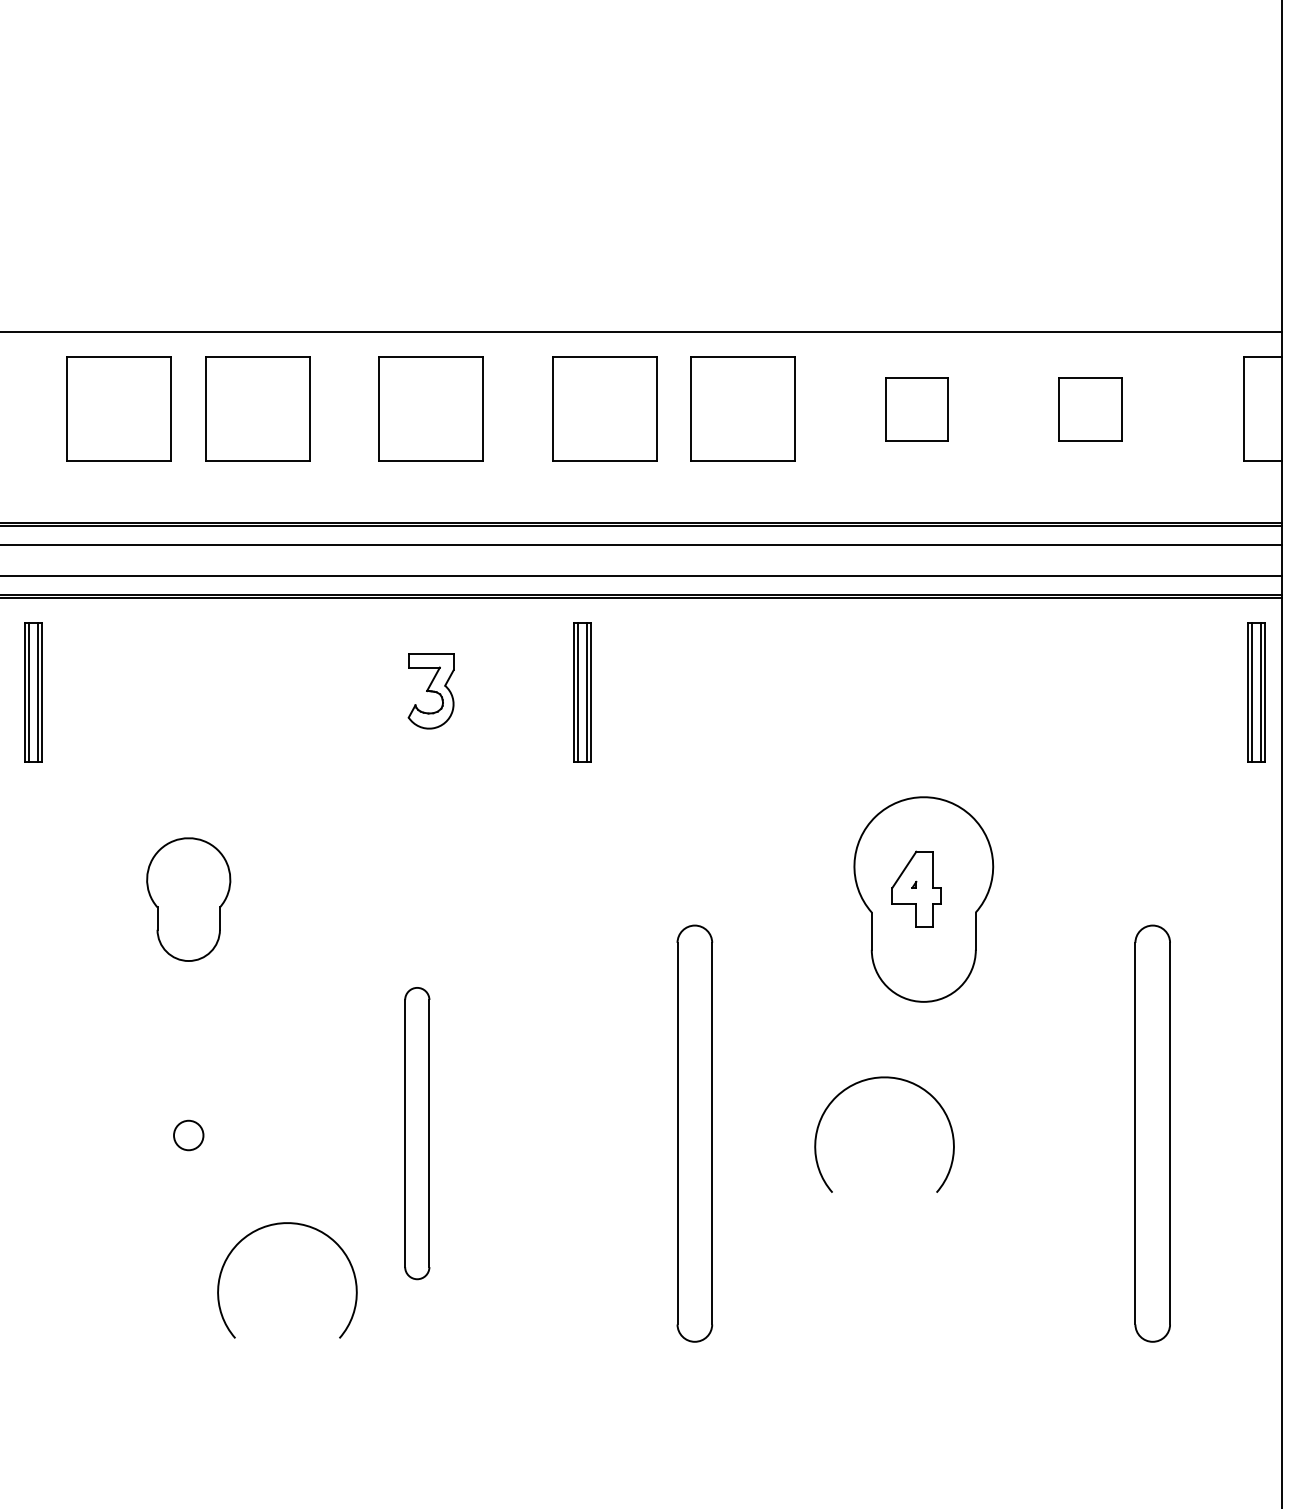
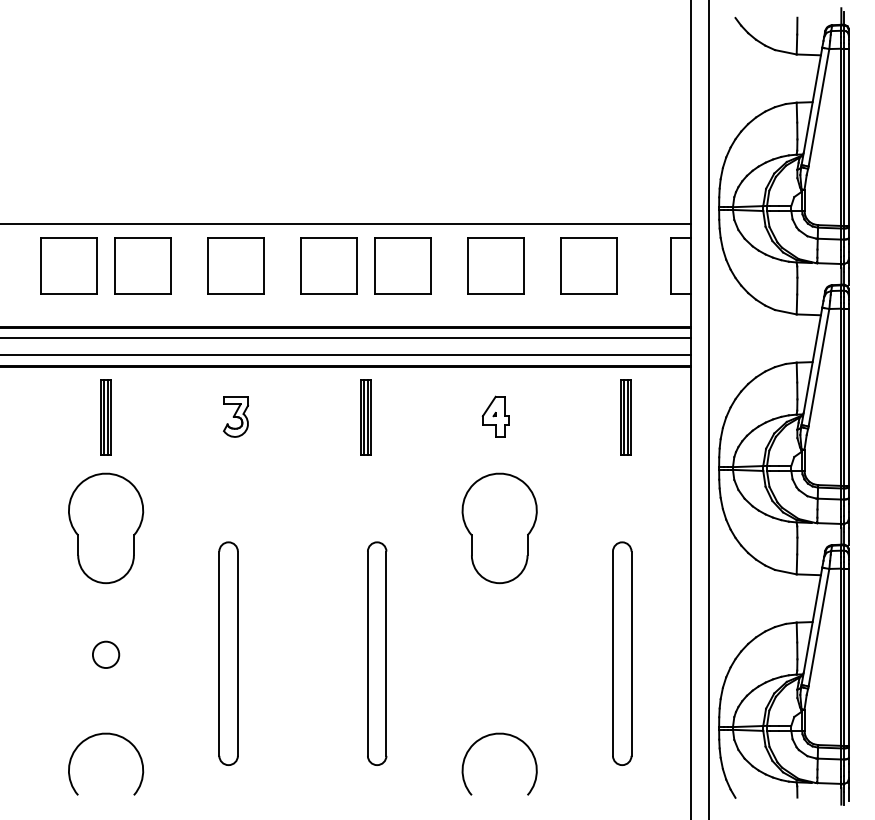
part: (915, 408) -> (495, 265), size x1.67
part: (1089, 408) -> (588, 265), size x1.67
part: (32, 692) -> (105, 417), moved
part: (581, 692) -> (365, 417), moved
part: (1255, 692) -> (625, 417), moved
part: (915, 888) -> (495, 416), moved
part: (189, 899) -> (106, 528), size x1.67
arc: (872, 1080) -> (493, 735), moved
part: (417, 1133) -> (228, 653), size x1.43
circle: (189, 1135) -> (106, 654), size x1.67
arc: (299, 1226) -> (112, 735), moved

